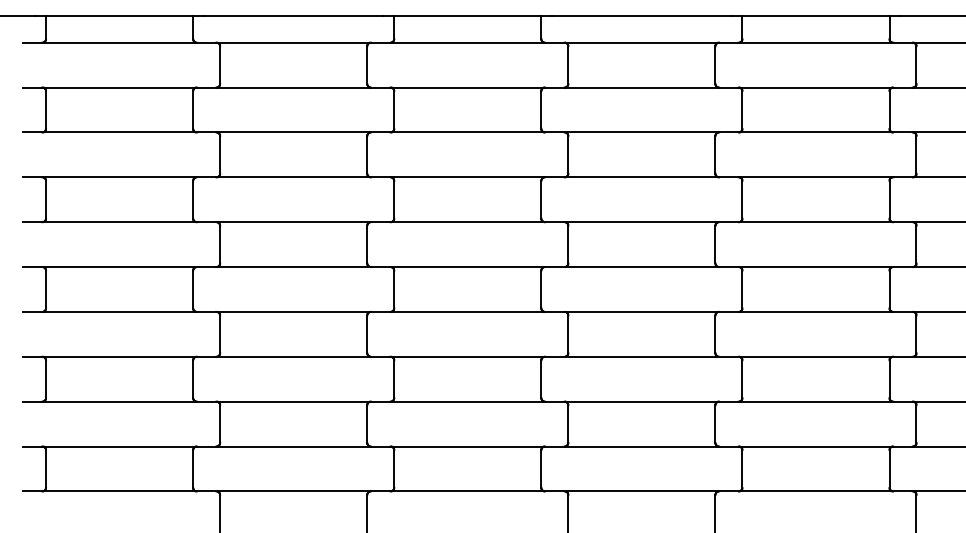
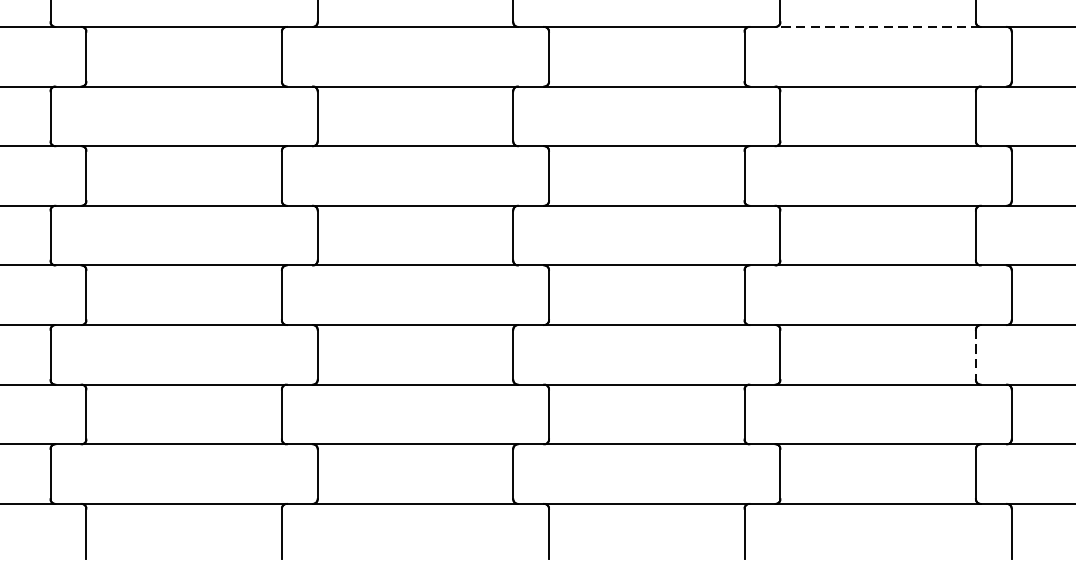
line: (815, 132) -> (877, 27), solid -> dashed
line: (889, 379) -> (975, 355), solid -> dashed

